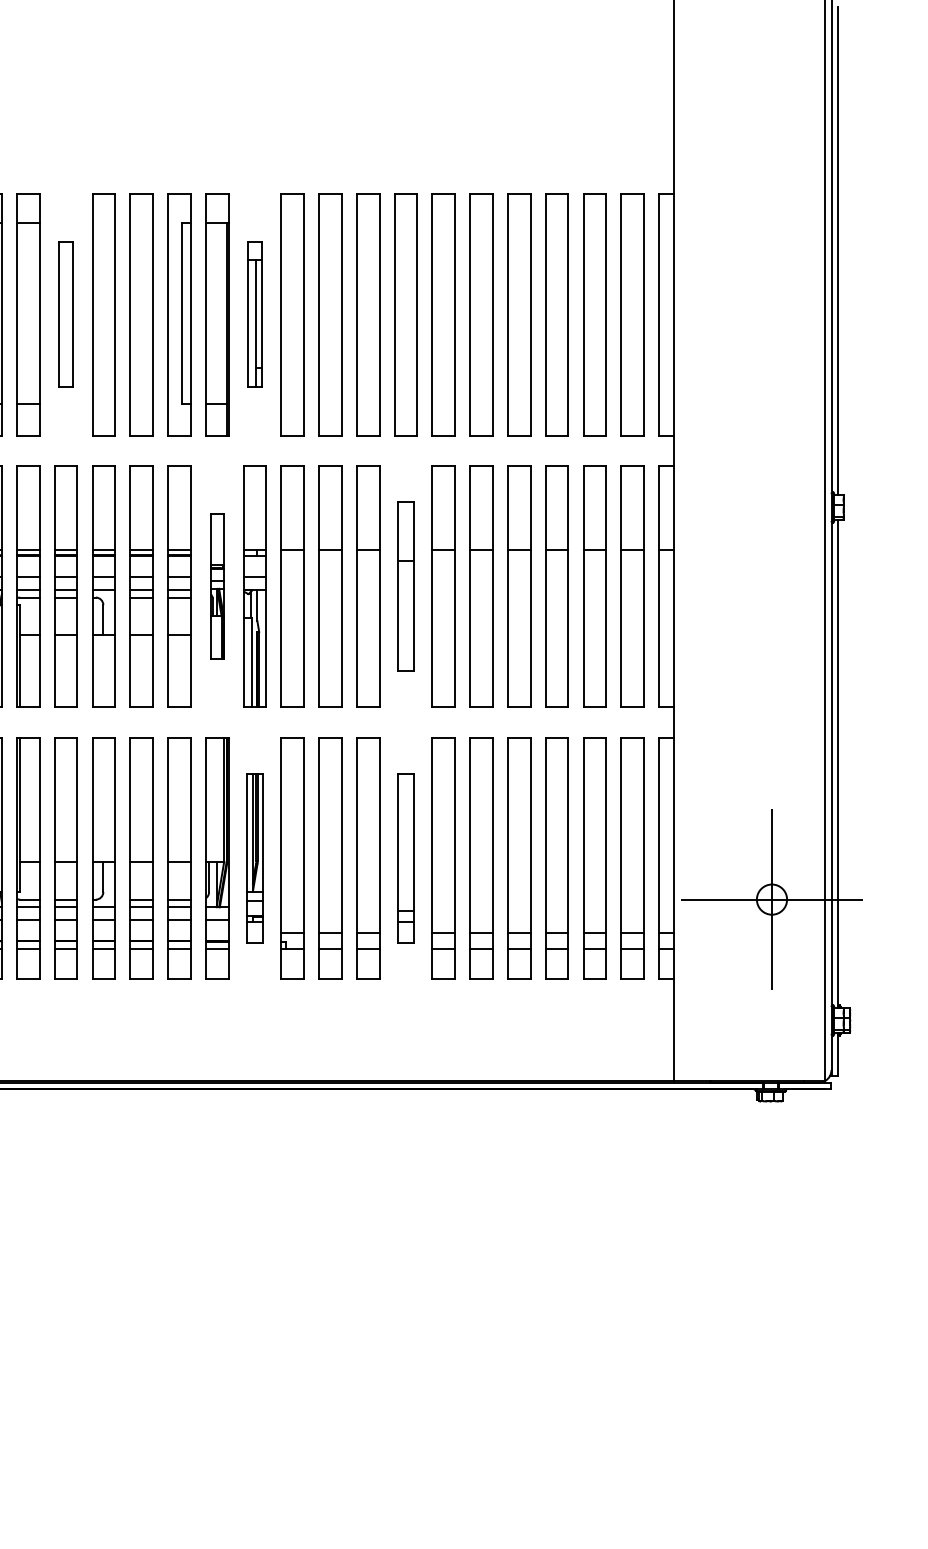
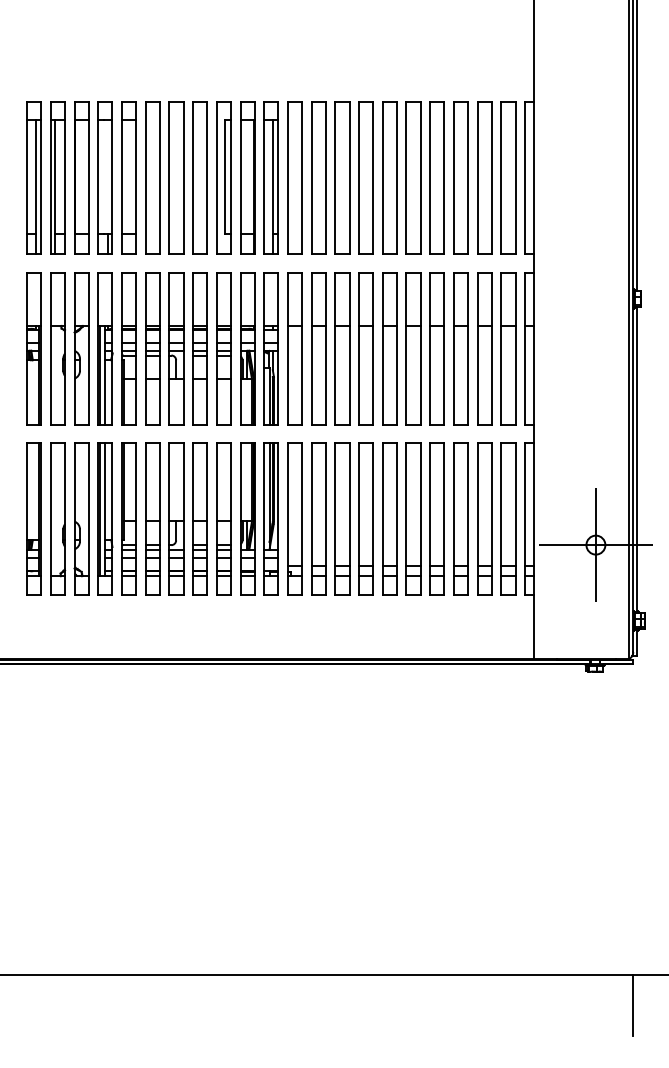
part: (65, 314) -> (152, 177), size x1.67
part: (253, 314) -> (270, 177), size x1.67
part: (217, 586) -> (247, 348), size x1.67
part: (404, 586) -> (365, 348), size x1.43
part: (253, 857) -> (270, 518), size x1.43
part: (404, 857) -> (365, 518), size x1.43

